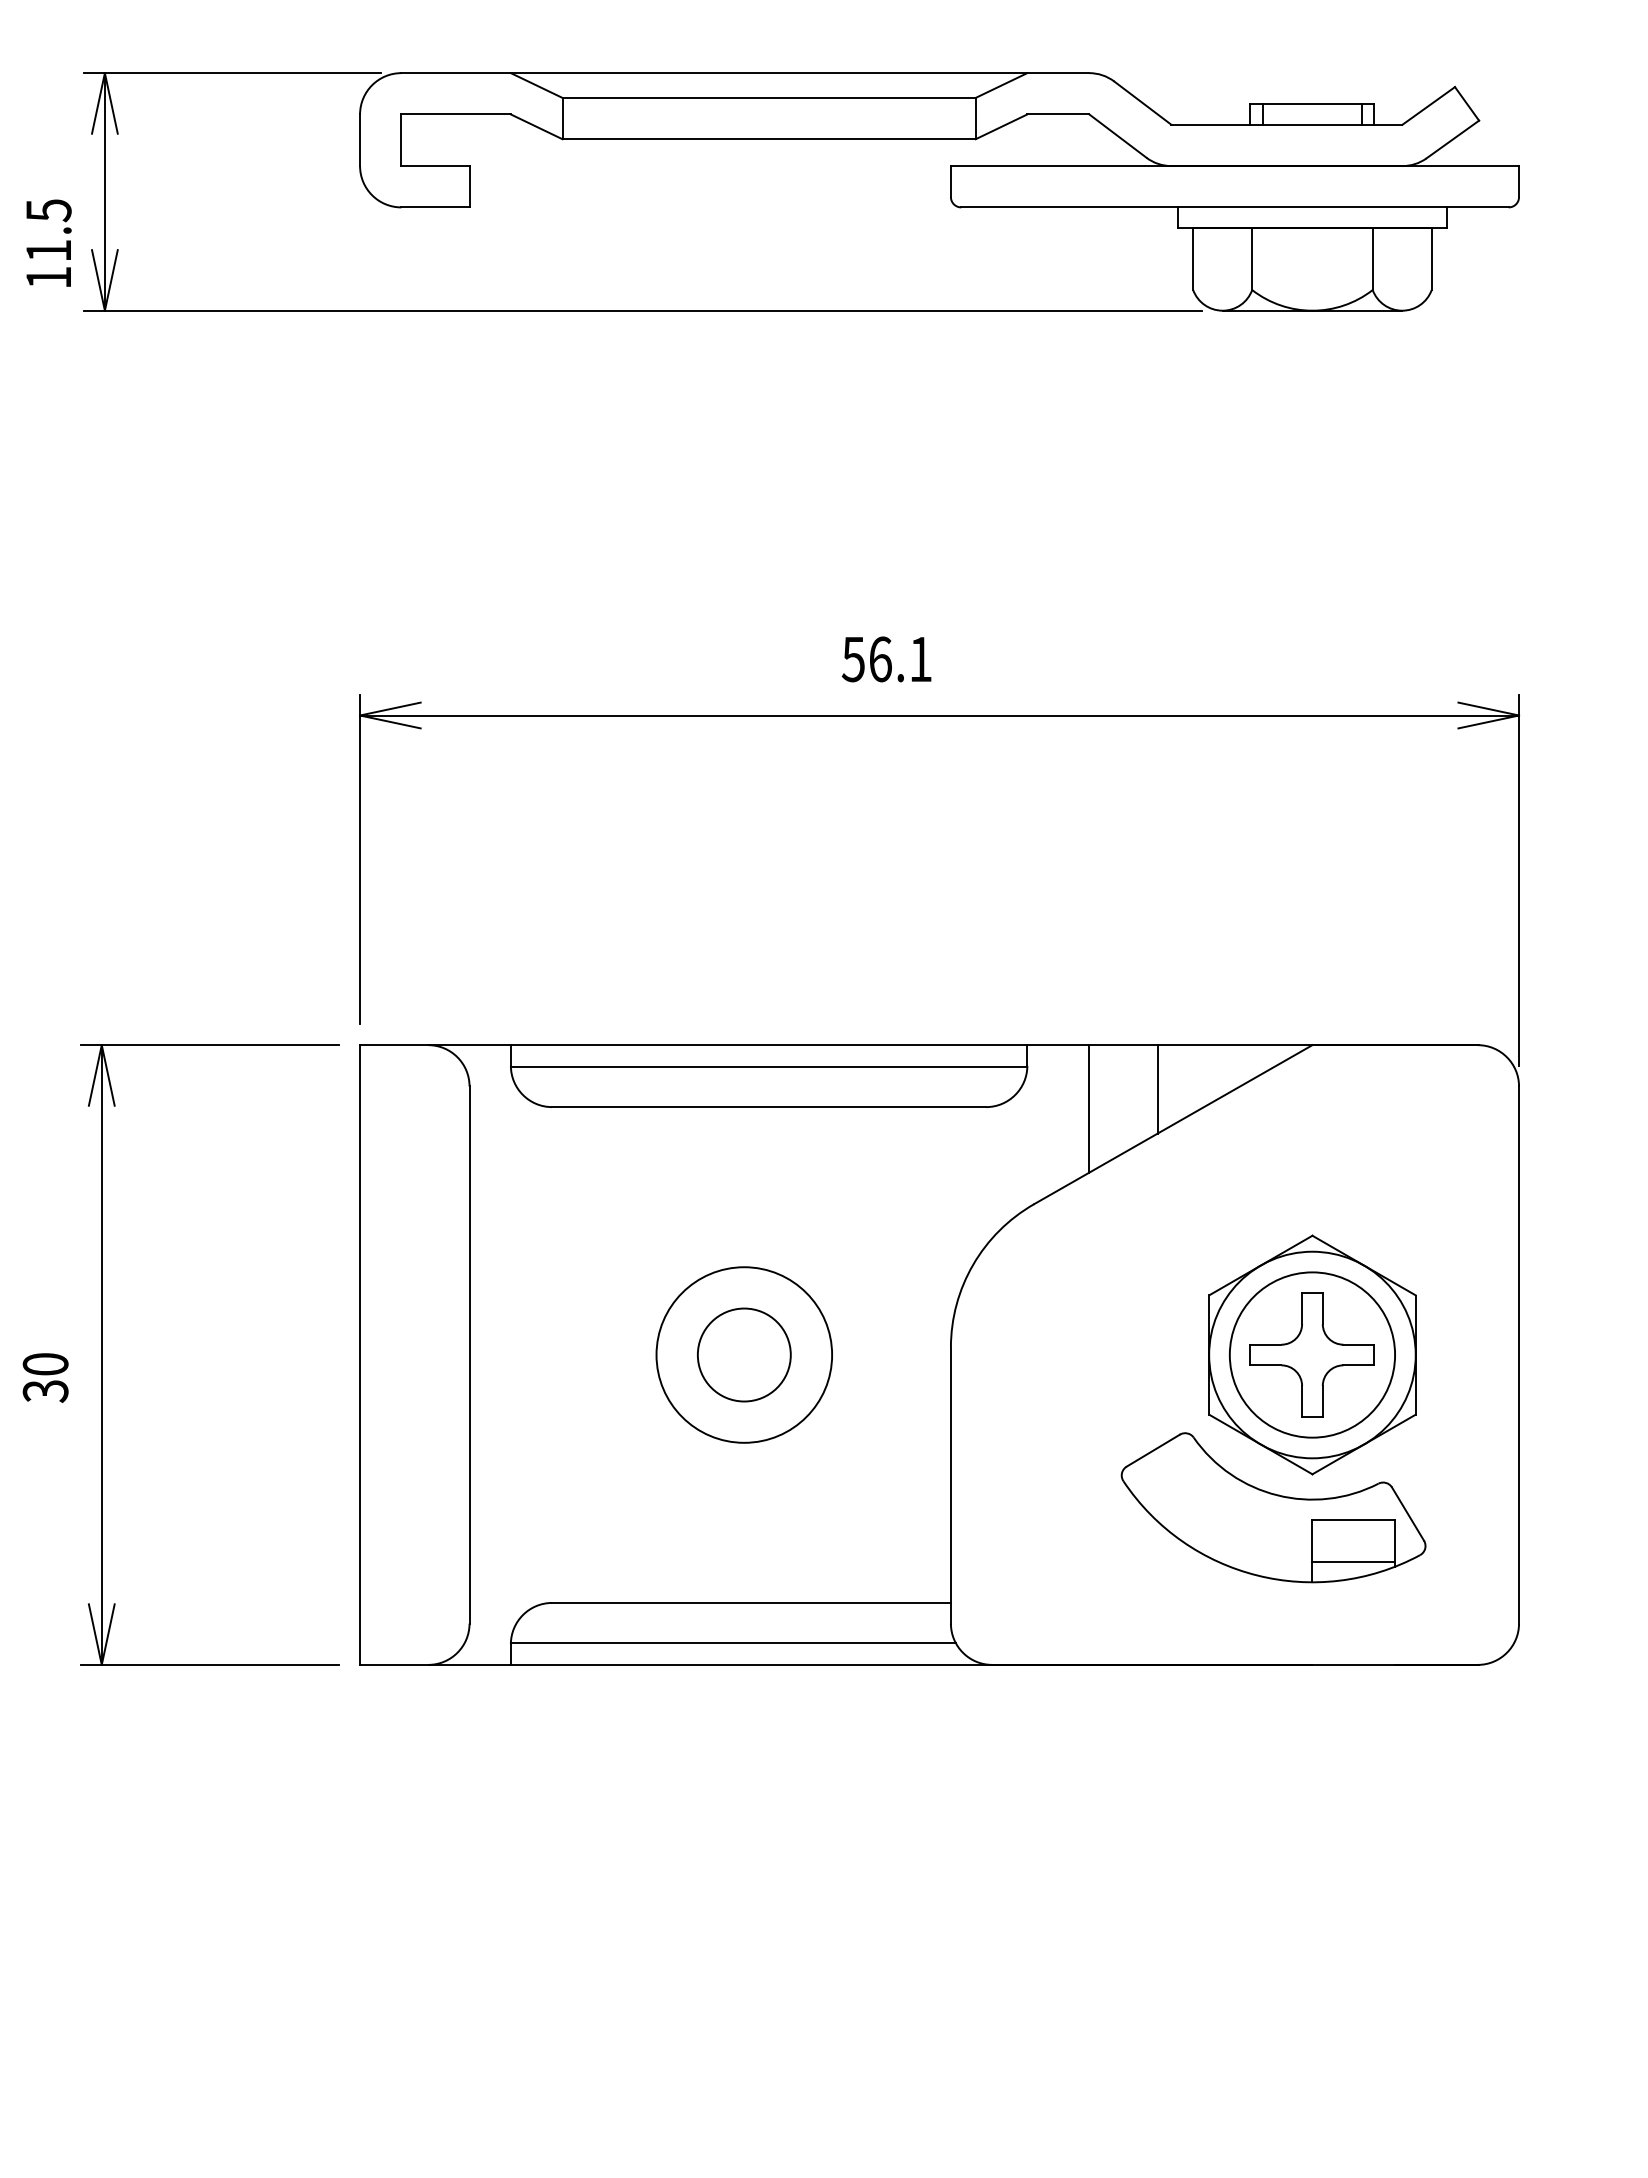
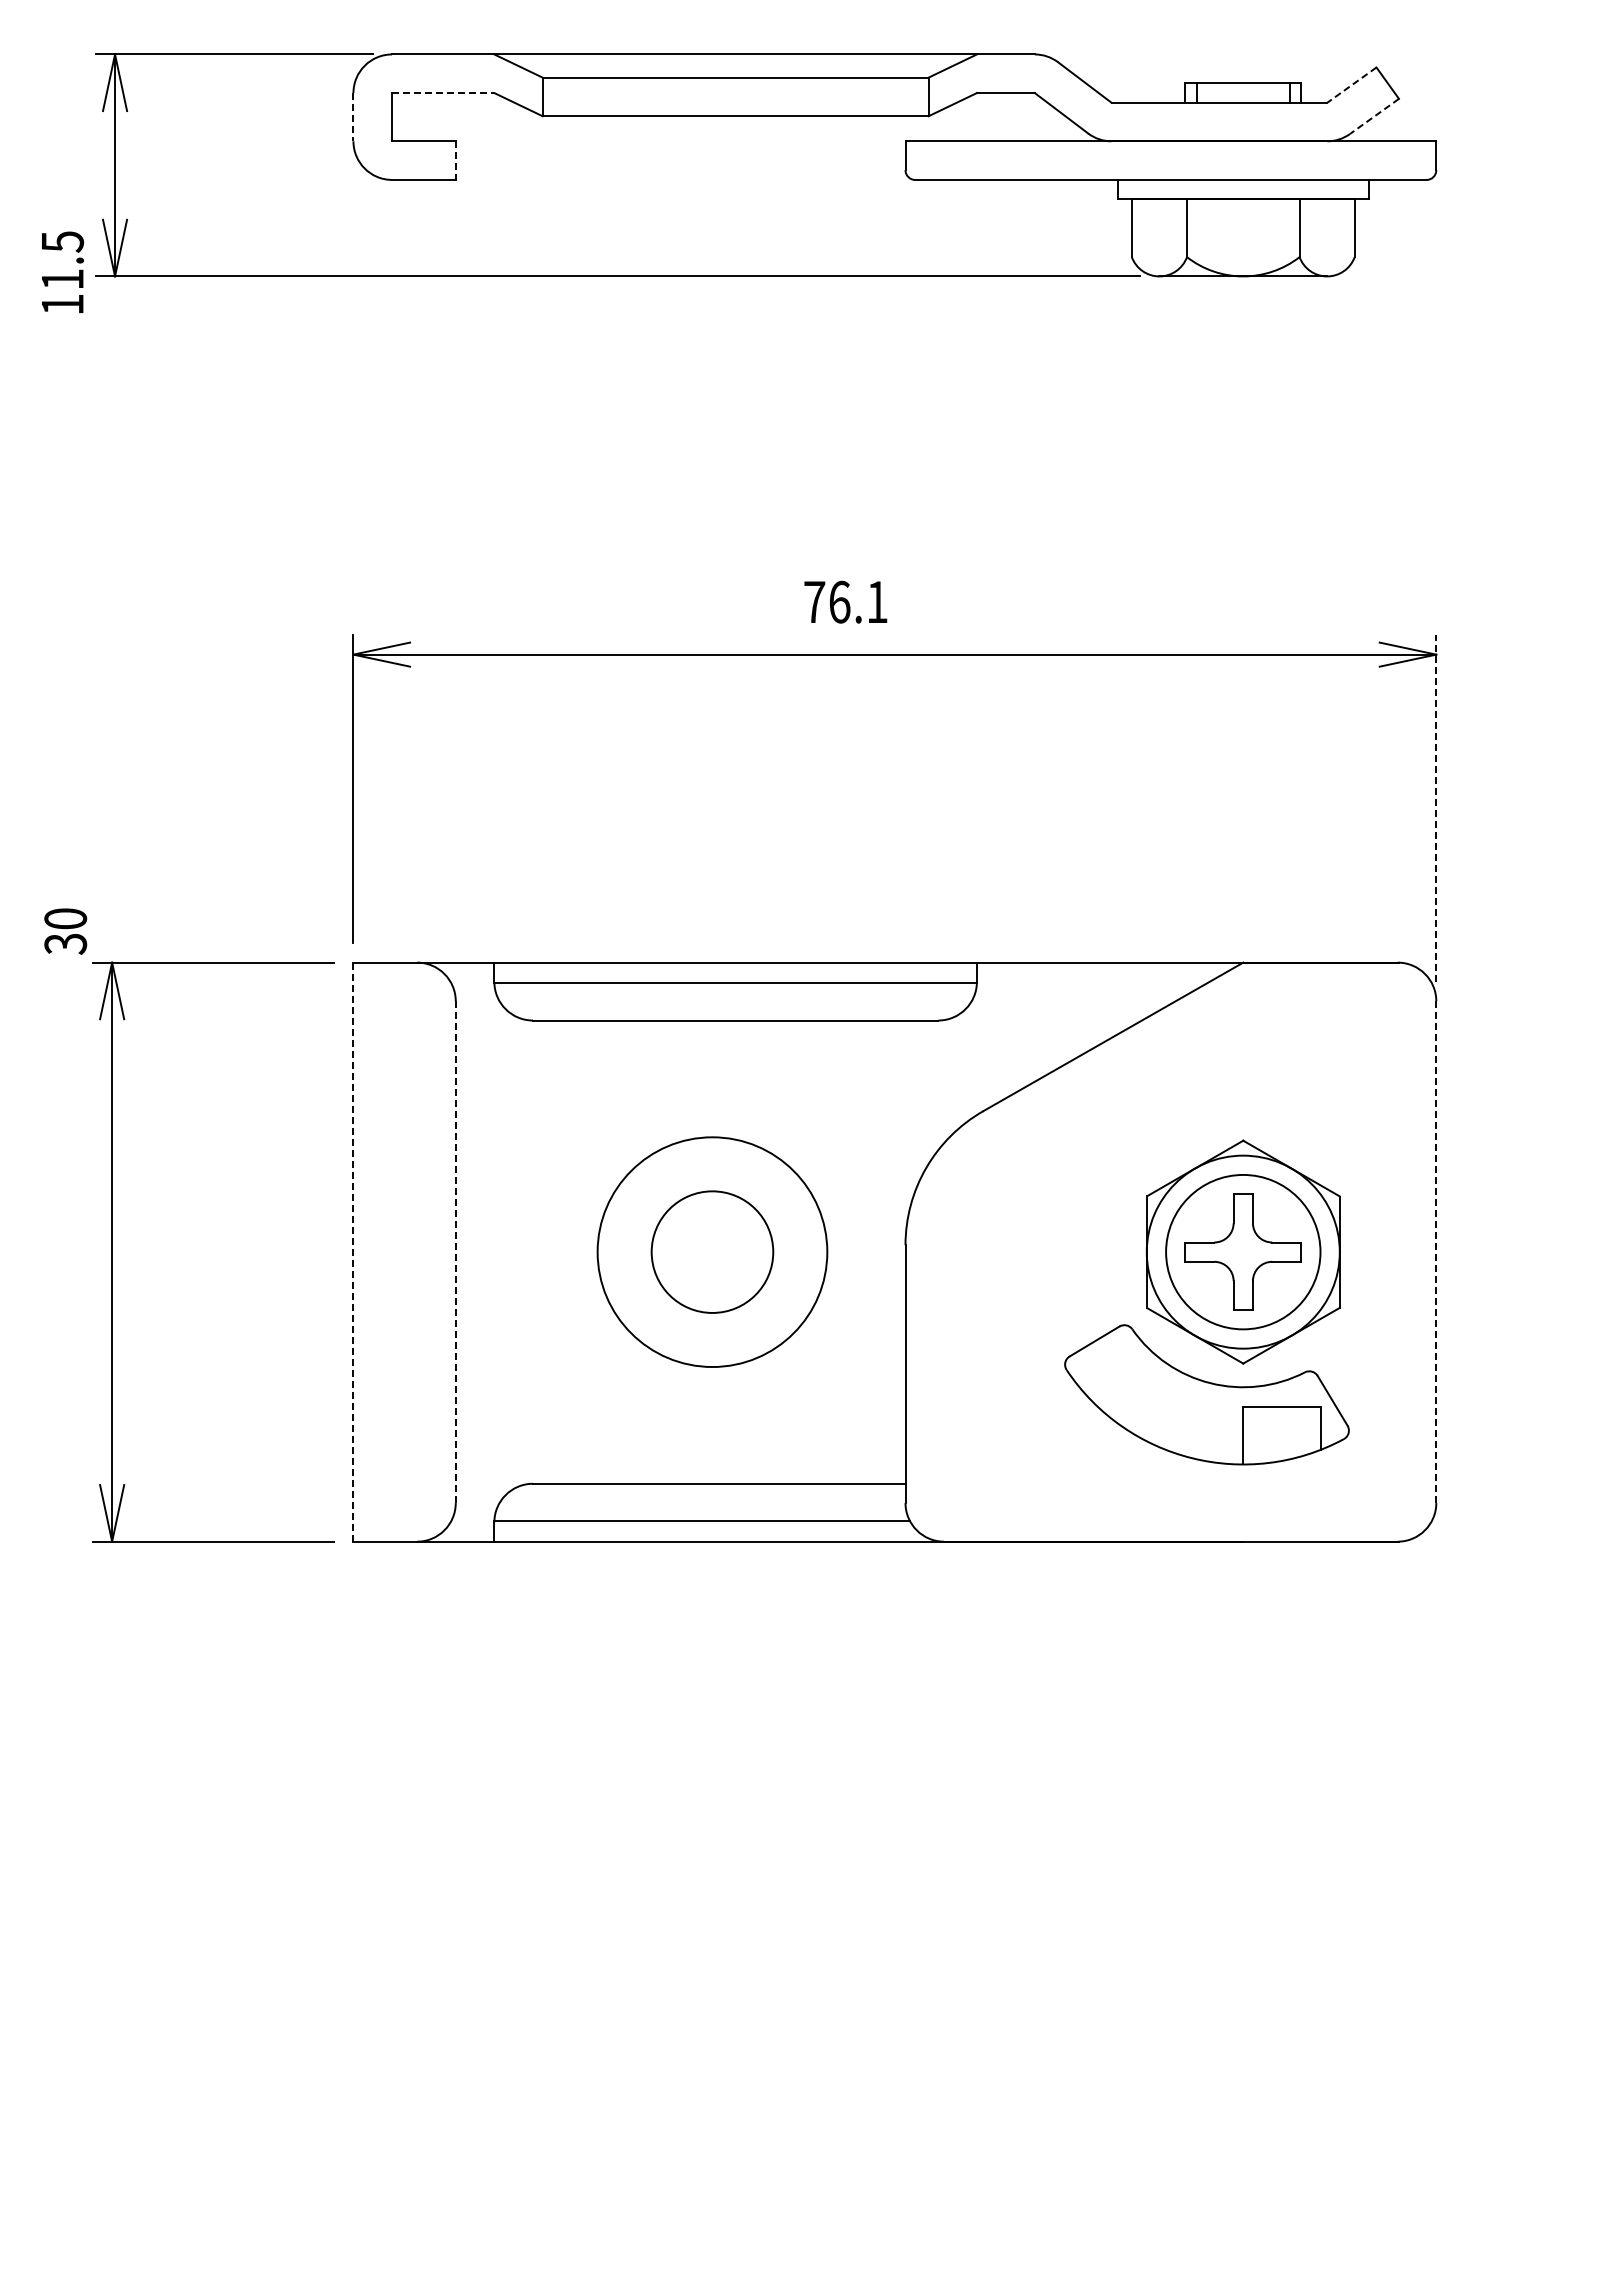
line: (1428, 106) -> (1351, 85), solid -> dashed
line: (456, 114) -> (443, 93), solid -> dashed
line: (1452, 139) -> (1374, 116), solid -> dashed
line: (360, 140) -> (353, 117), solid -> dashed
line: (469, 187) -> (455, 161), solid -> dashed
text: (48, 242) -> (62, 271), moved
text: (853, 659) -> (814, 602), 56.1 -> 76.1
line: (1519, 880) -> (1436, 808), solid -> dashed
line: (1157, 1088) -> (1098, 1003), removed
line: (1088, 1108) -> (1034, 1021), removed
circle: (744, 1354) -> (712, 1251), size x1.4
line: (360, 1355) -> (353, 1252), solid -> dashed
line: (469, 1355) -> (455, 1252), solid -> dashed
circle: (744, 1355) -> (712, 1252), size x1.4
line: (1519, 1355) -> (1436, 1252), solid -> dashed
text: (45, 1377) -> (65, 931), moved
line: (1353, 1561) -> (1281, 1445), removed

